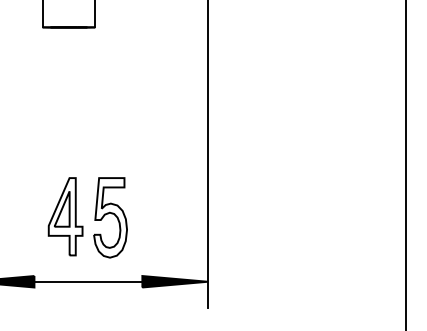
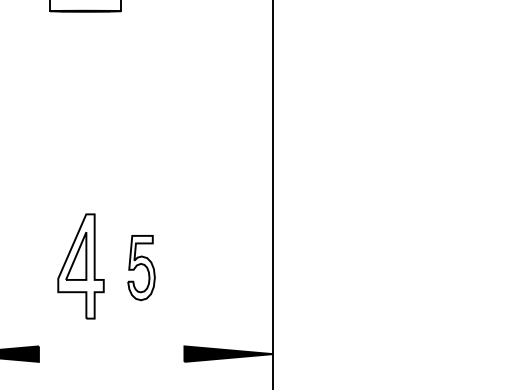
part: (110, 217) -> (141, 267), size x0.6
line: (88, 281) -> (111, 353), removed

